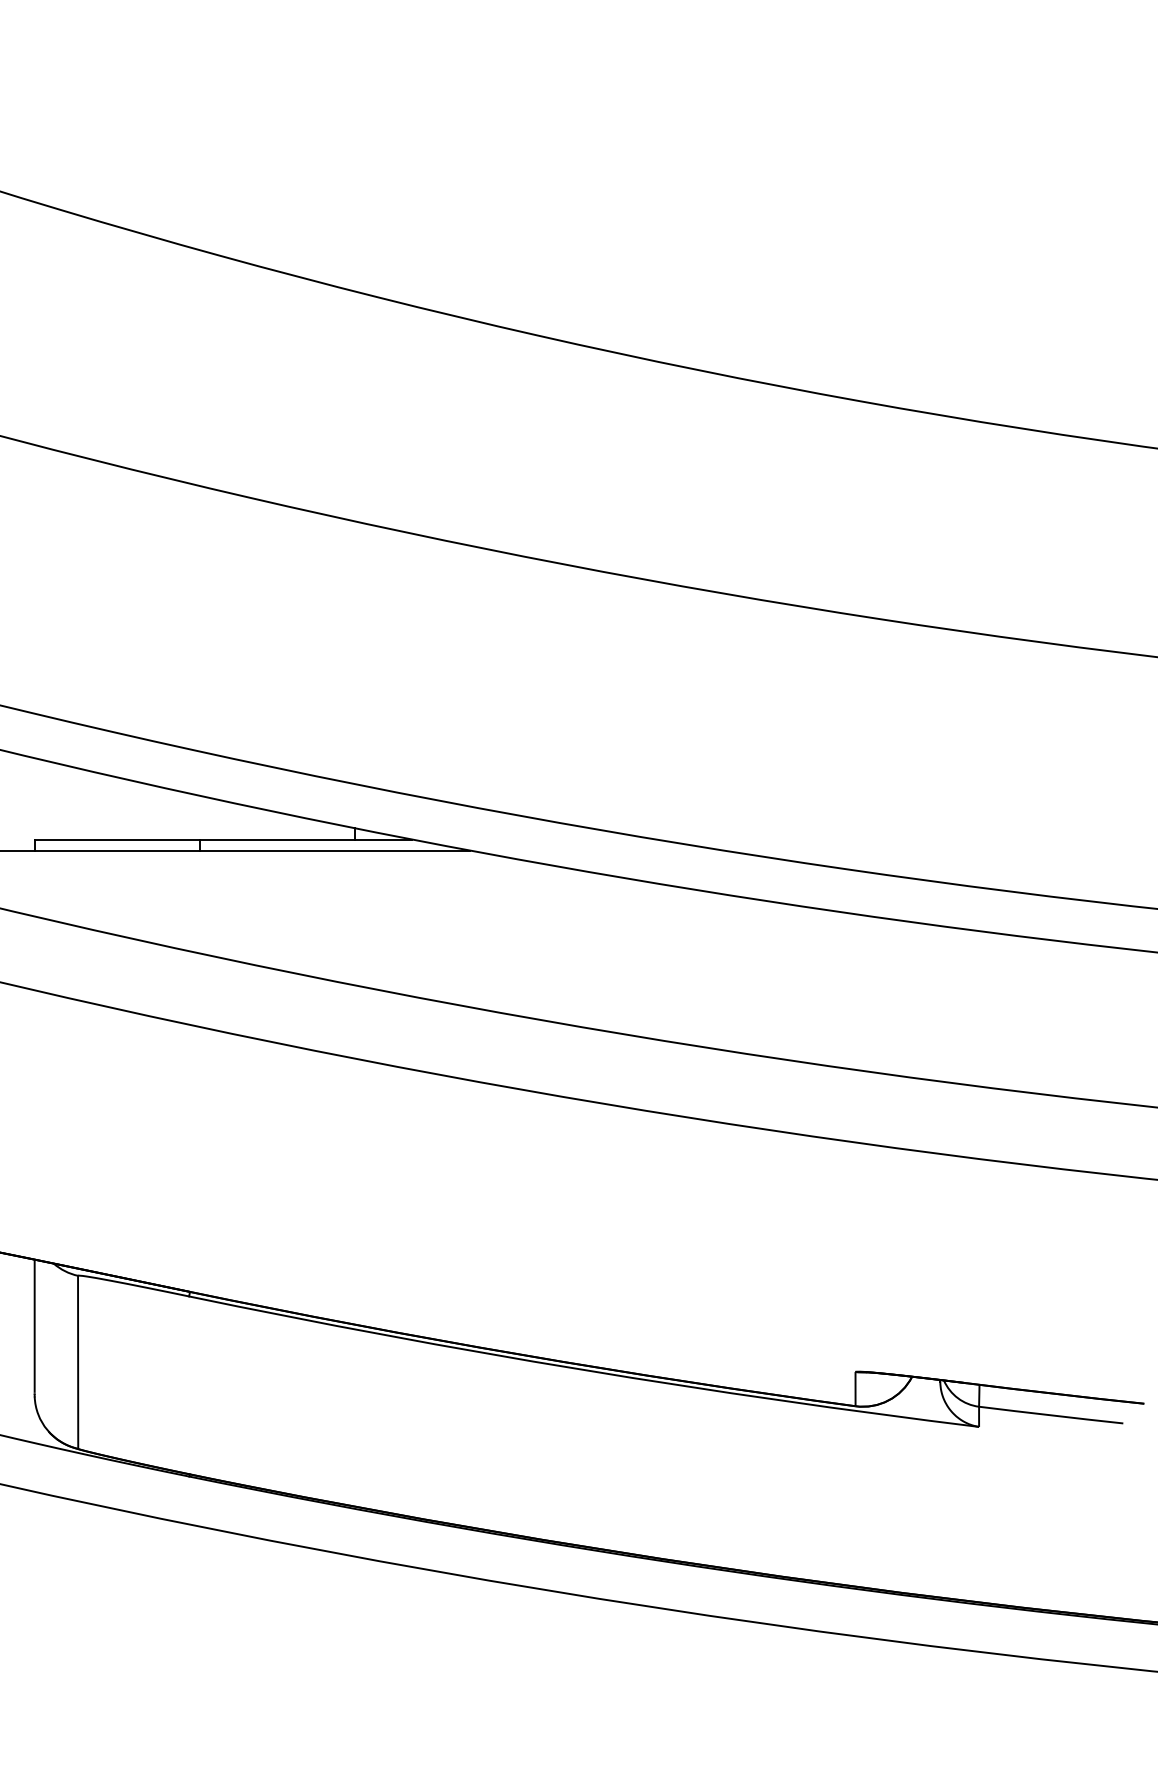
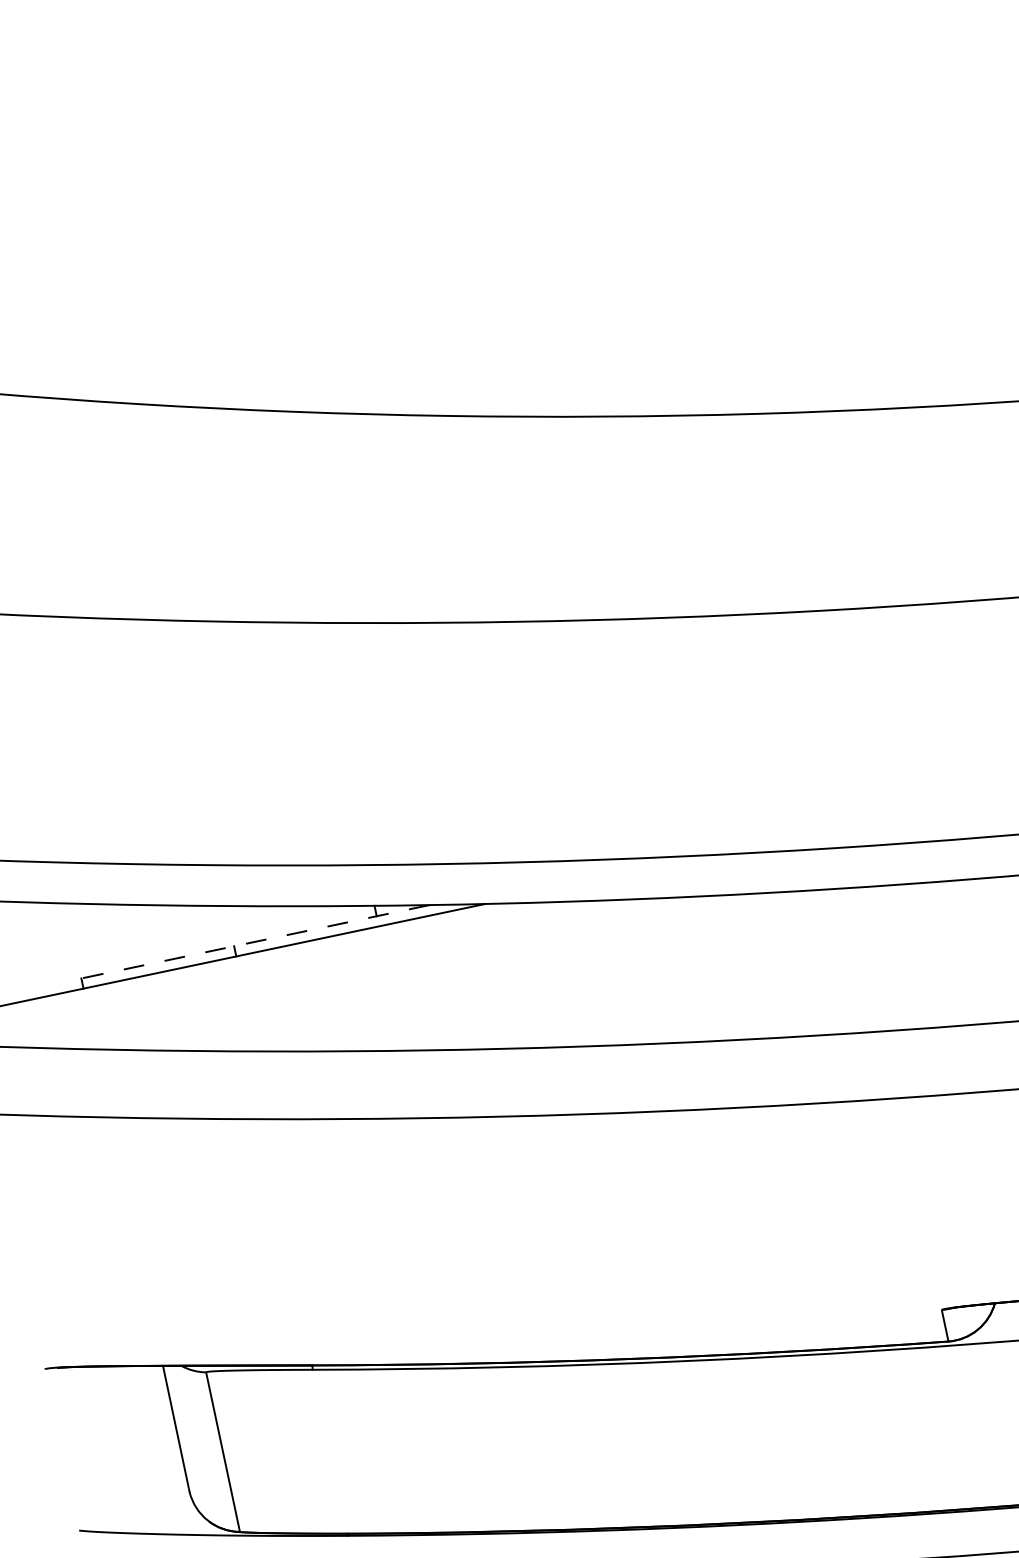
line: (223, 839) -> (255, 941), solid -> dashed

